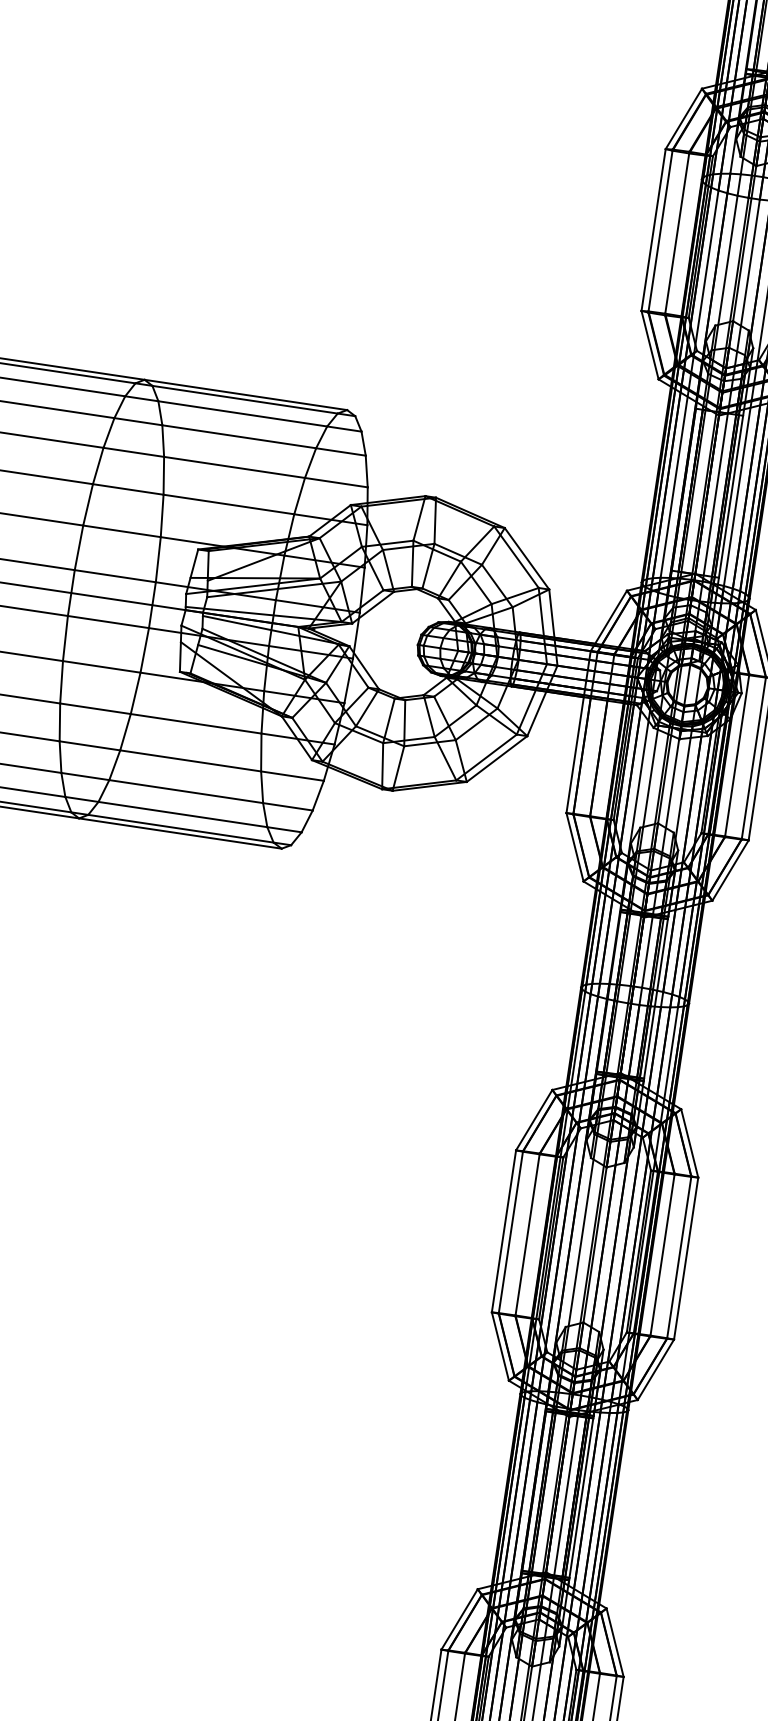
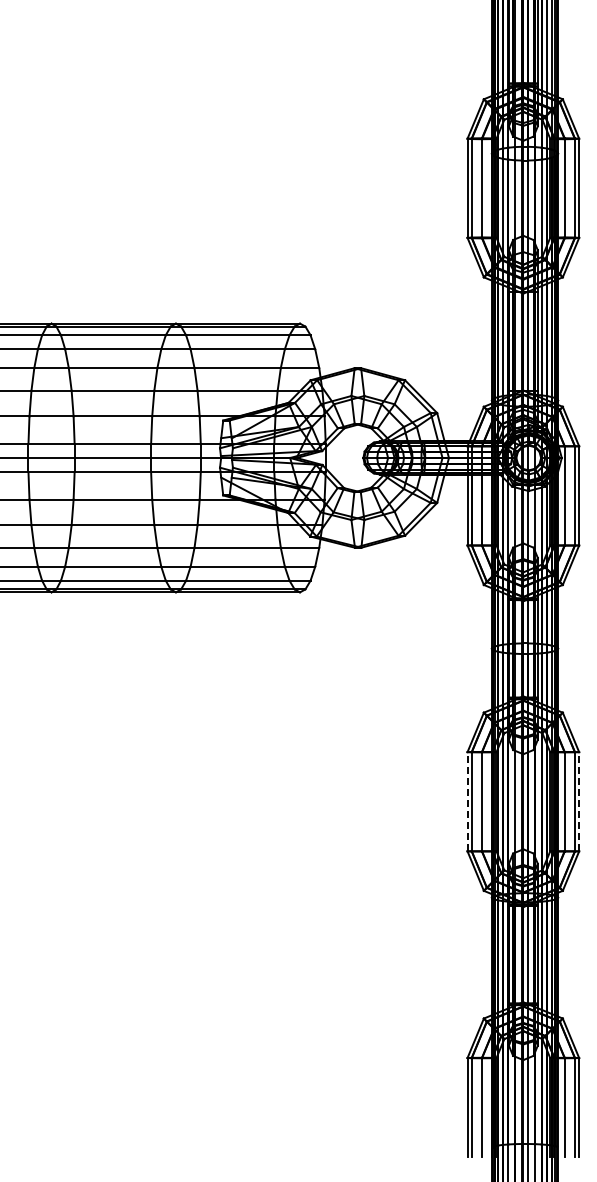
line: (503, 1230) -> (467, 801), solid -> dashed
line: (686, 1258) -> (579, 801), solid -> dashed

